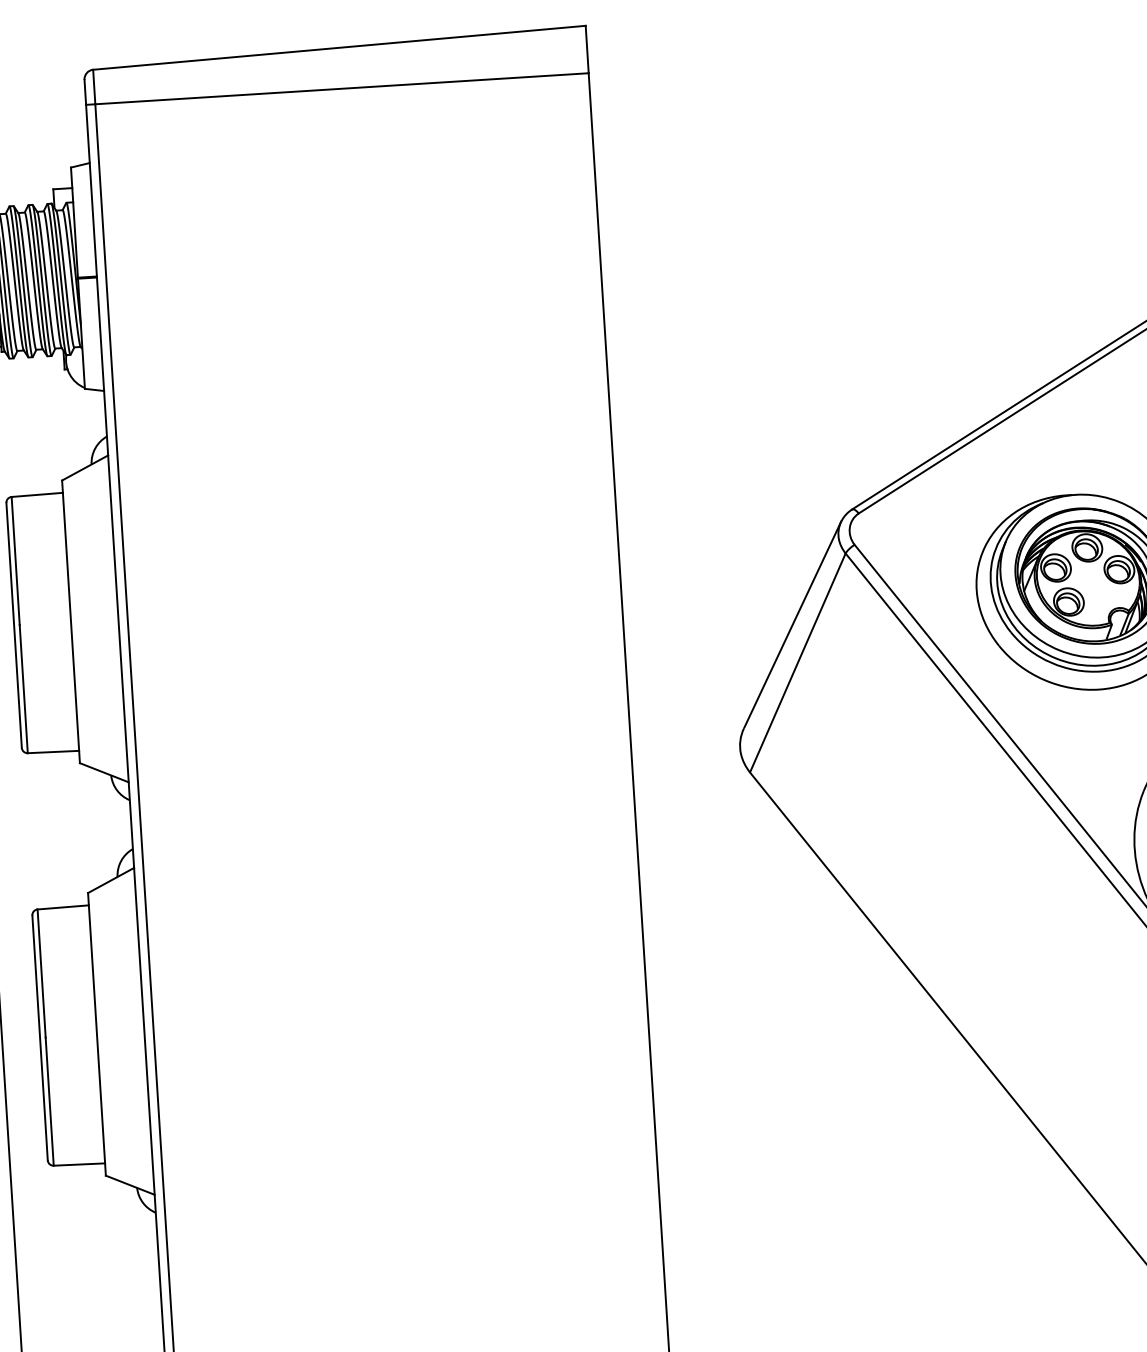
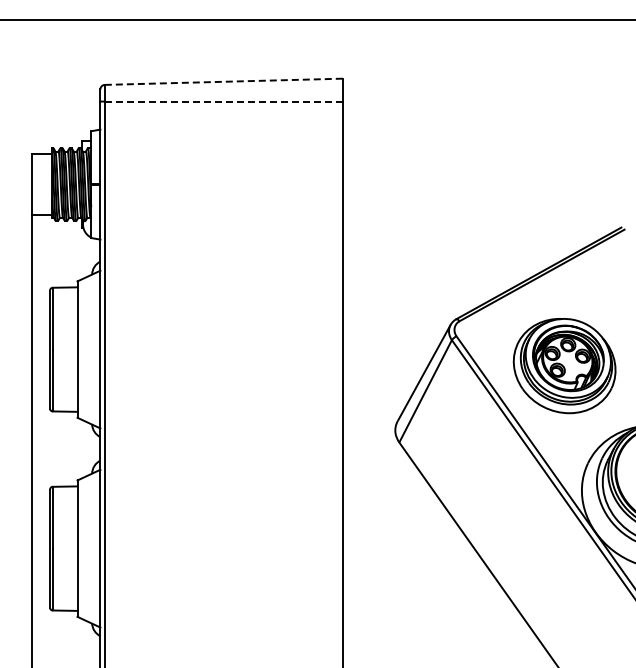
line: (340, 47) -> (224, 81), solid -> dashed
line: (341, 88) -> (223, 101), solid -> dashed

